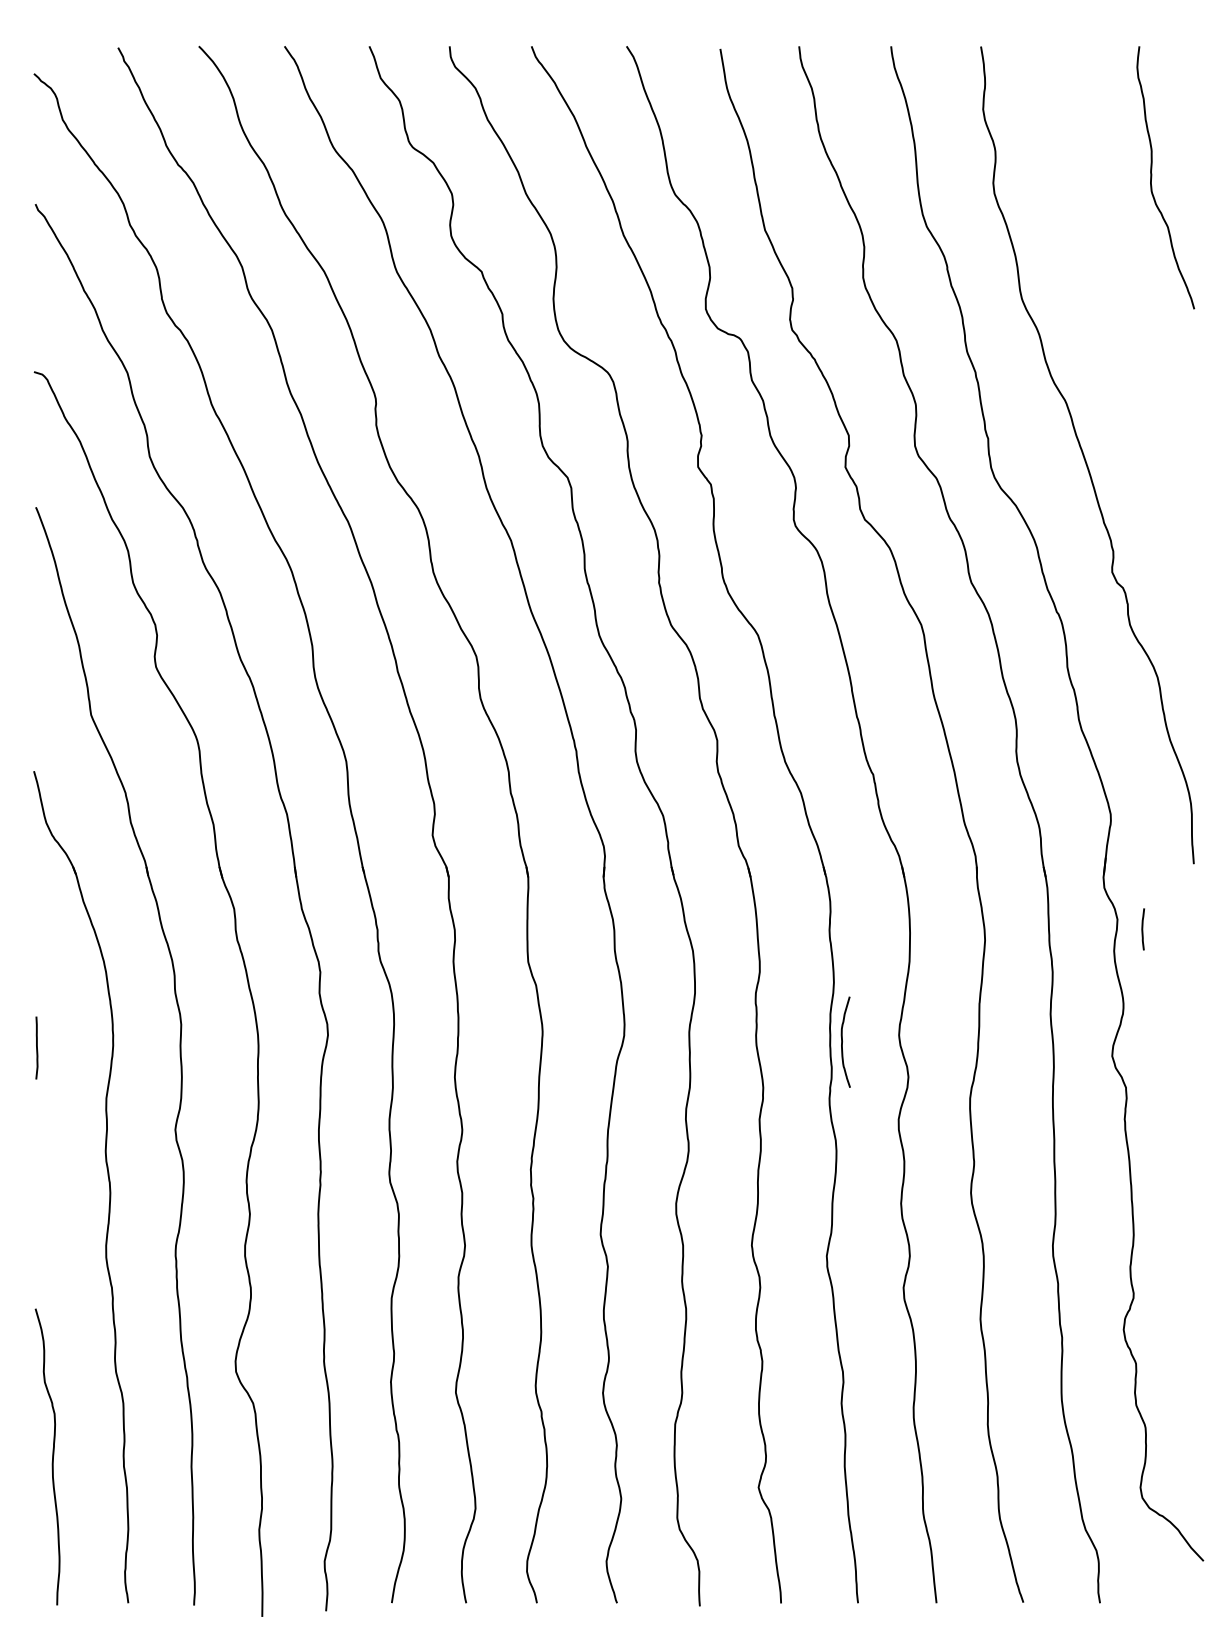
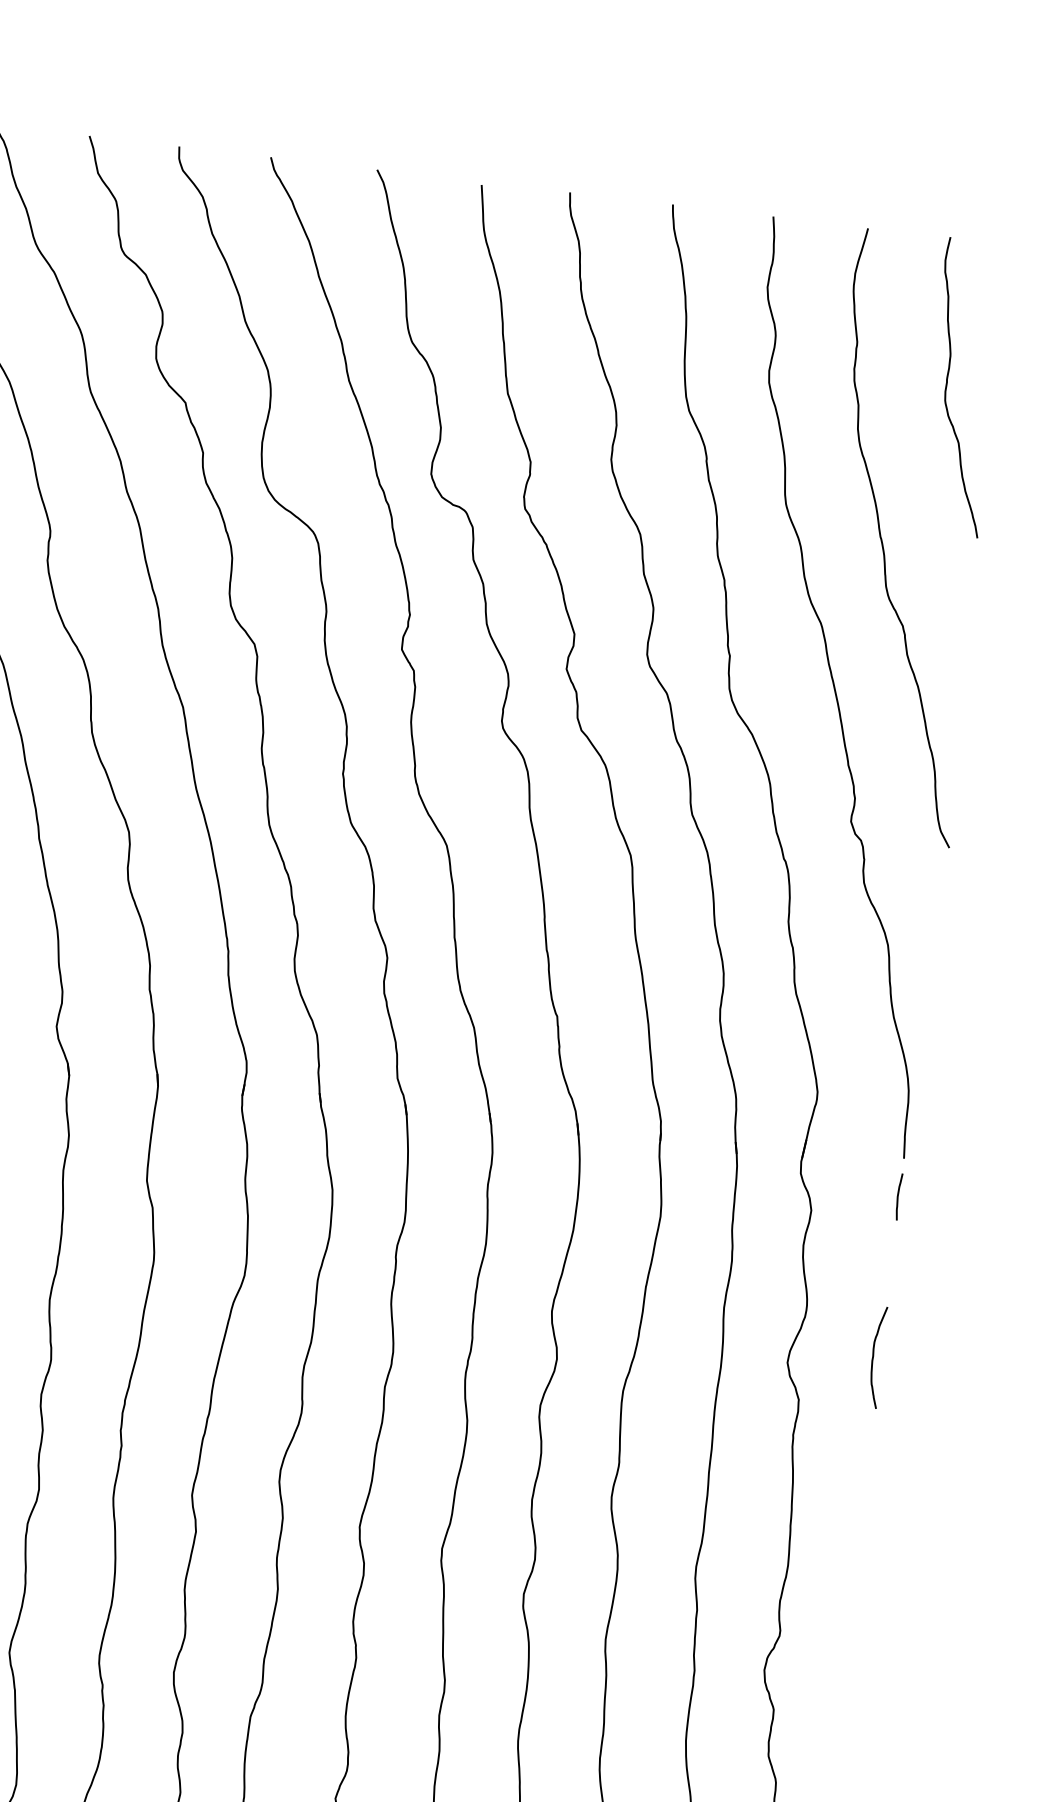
curve: (1111, 321) -> (883, 541), added
line: (1142, 929) -> (897, 1196), moved
curve: (842, 1041) -> (873, 1356), moved

